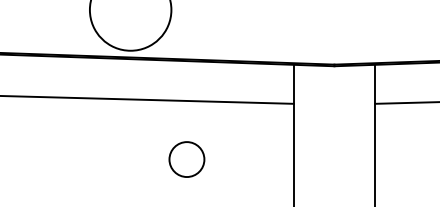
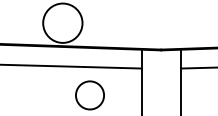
circle: (185, 159) -> (89, 95), size x1.67

